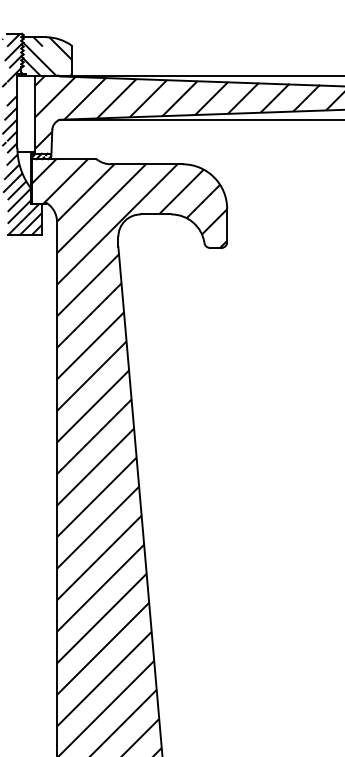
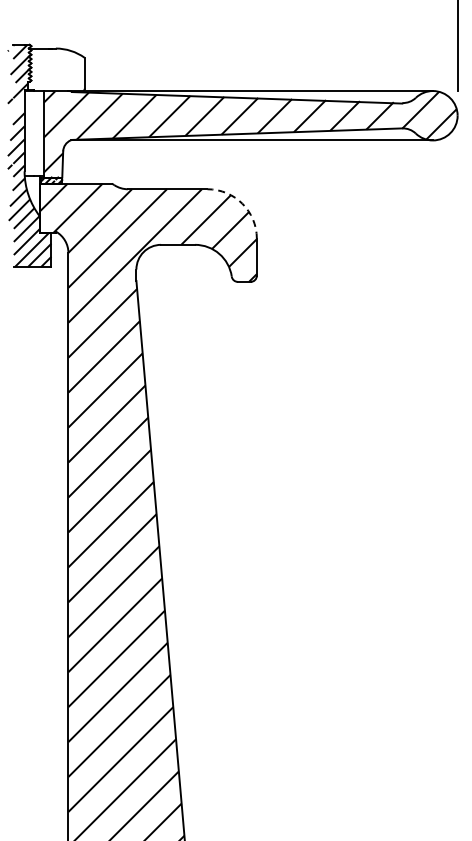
hatch: (46, 56) -> (56, 69), removed
arc: (214, 177) -> (242, 203), solid -> dashed

